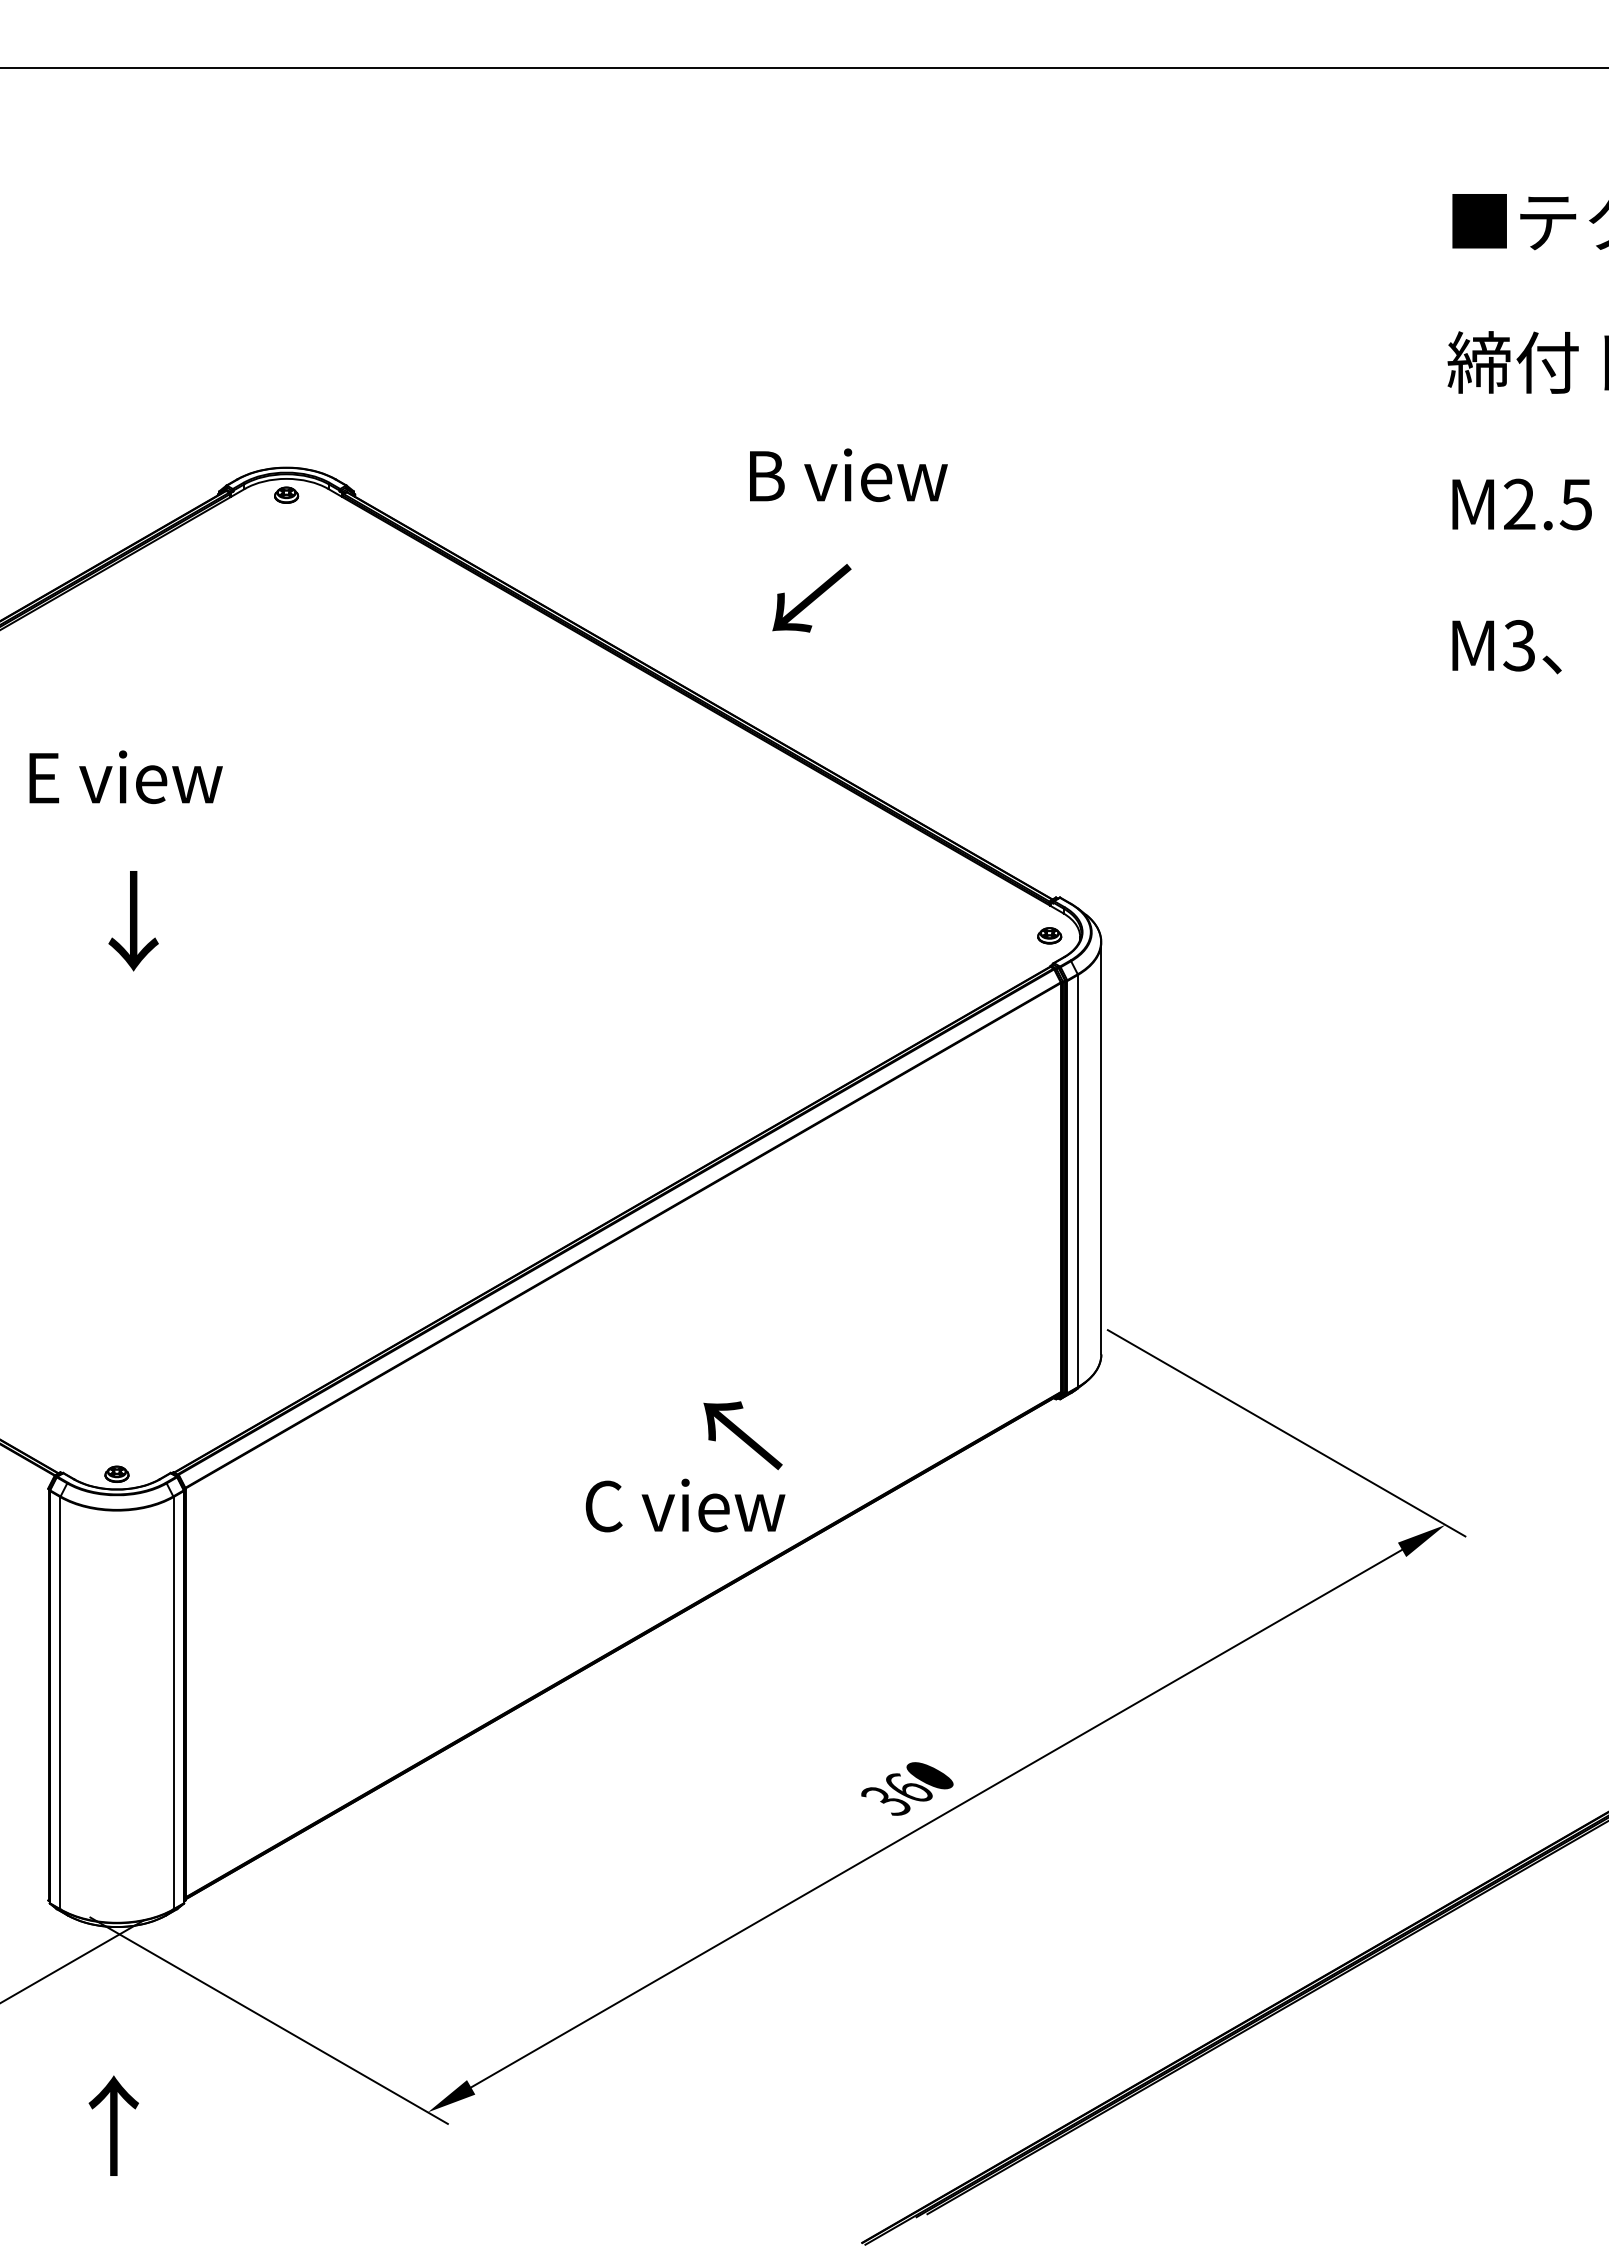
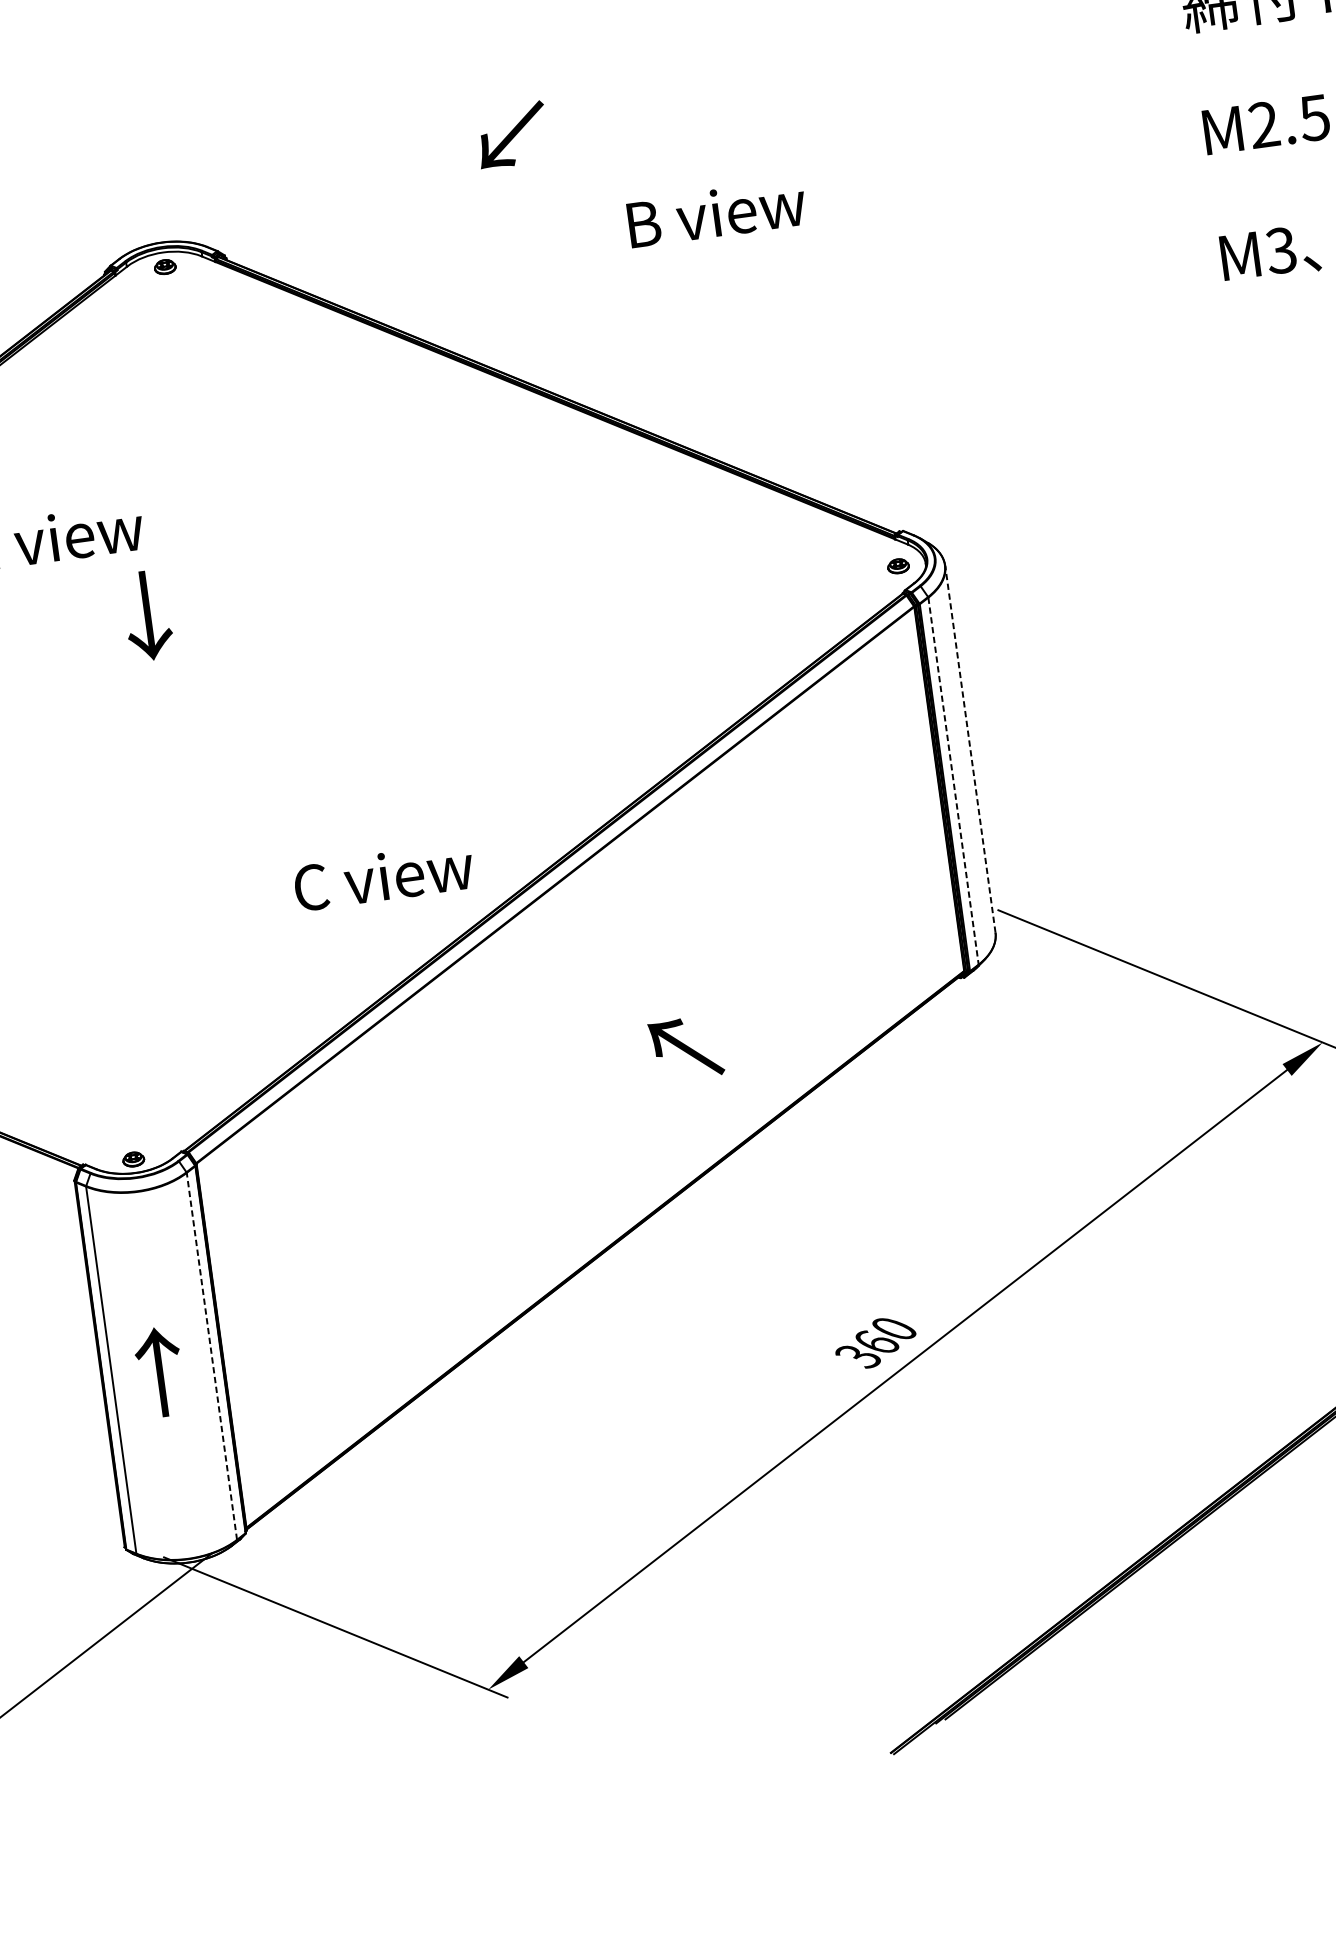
text: (848, 475) -> (716, 213), moved
text: (811, 598) -> (511, 135), moved
text: (133, 921) -> (147, 616), moved
line: (1101, 1147) -> (970, 748), solid -> dashed
line: (1077, 1181) -> (953, 781), solid -> dashed
text: (685, 1505) -> (383, 876), moved
line: (173, 1702) -> (211, 1355), solid -> dashed
text: (113, 2125) -> (159, 1371), moved

